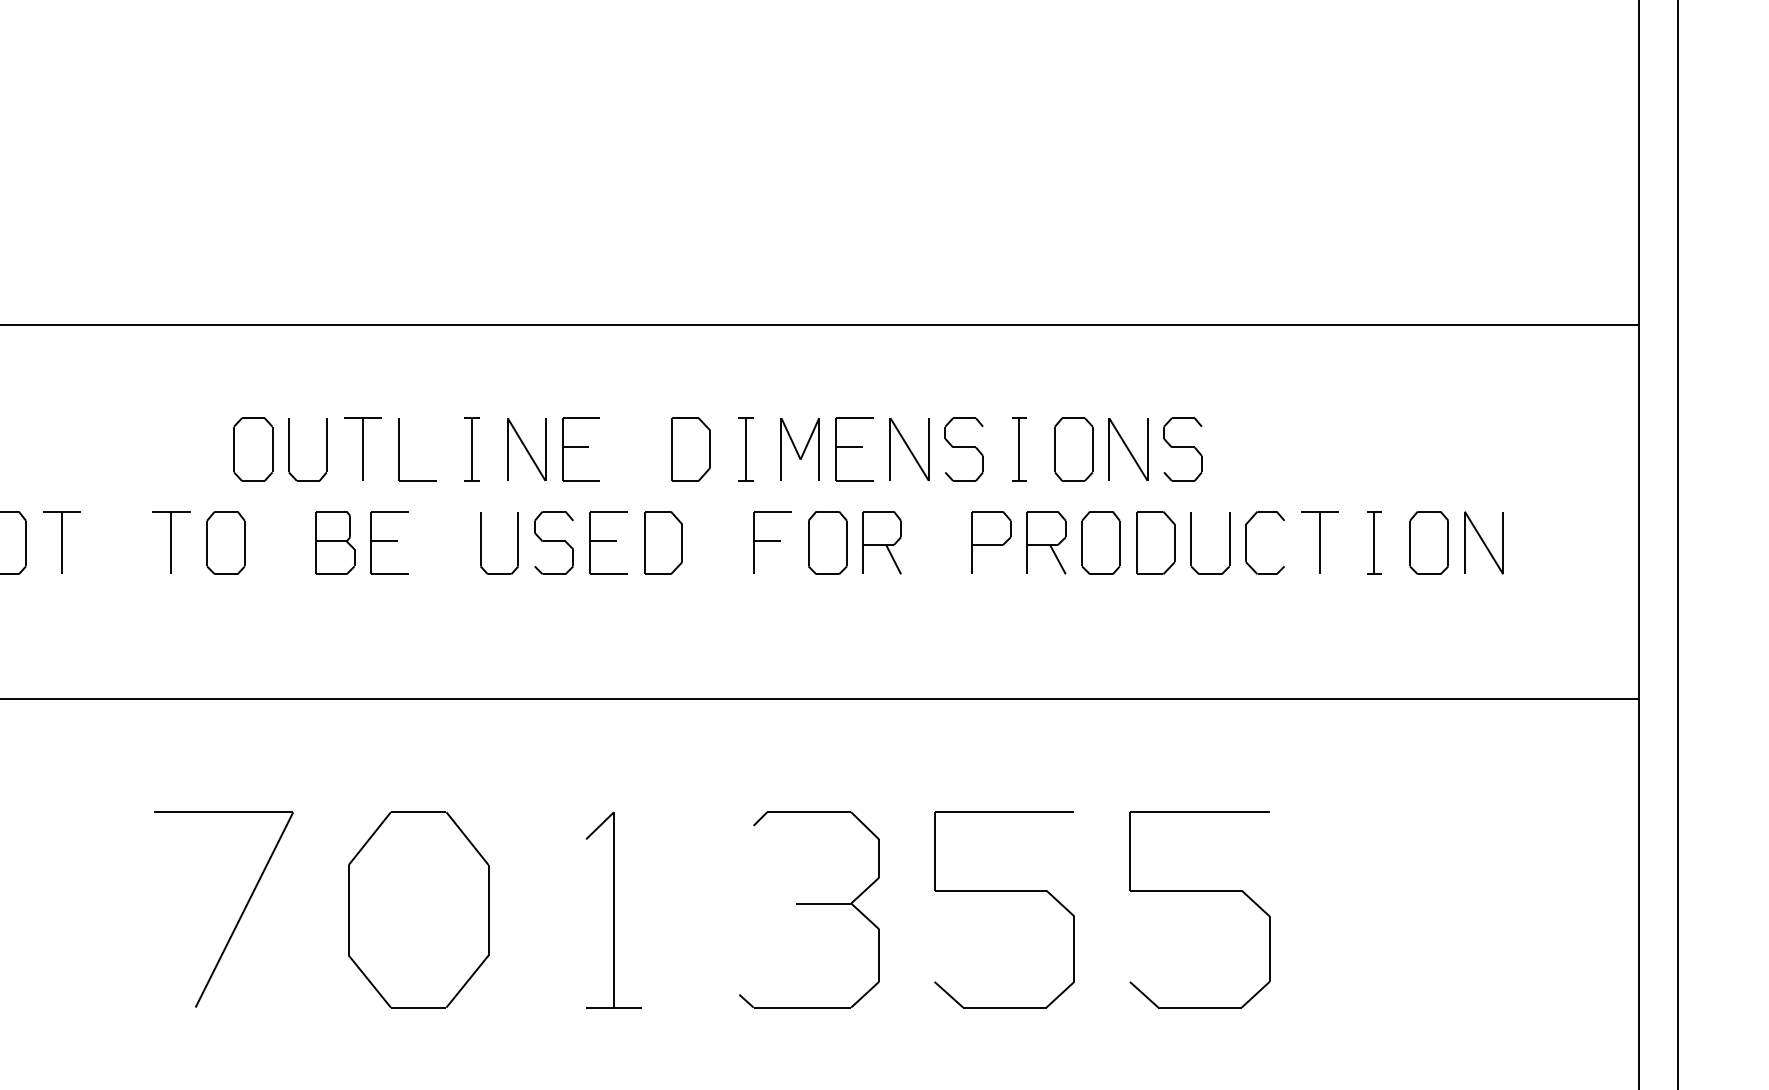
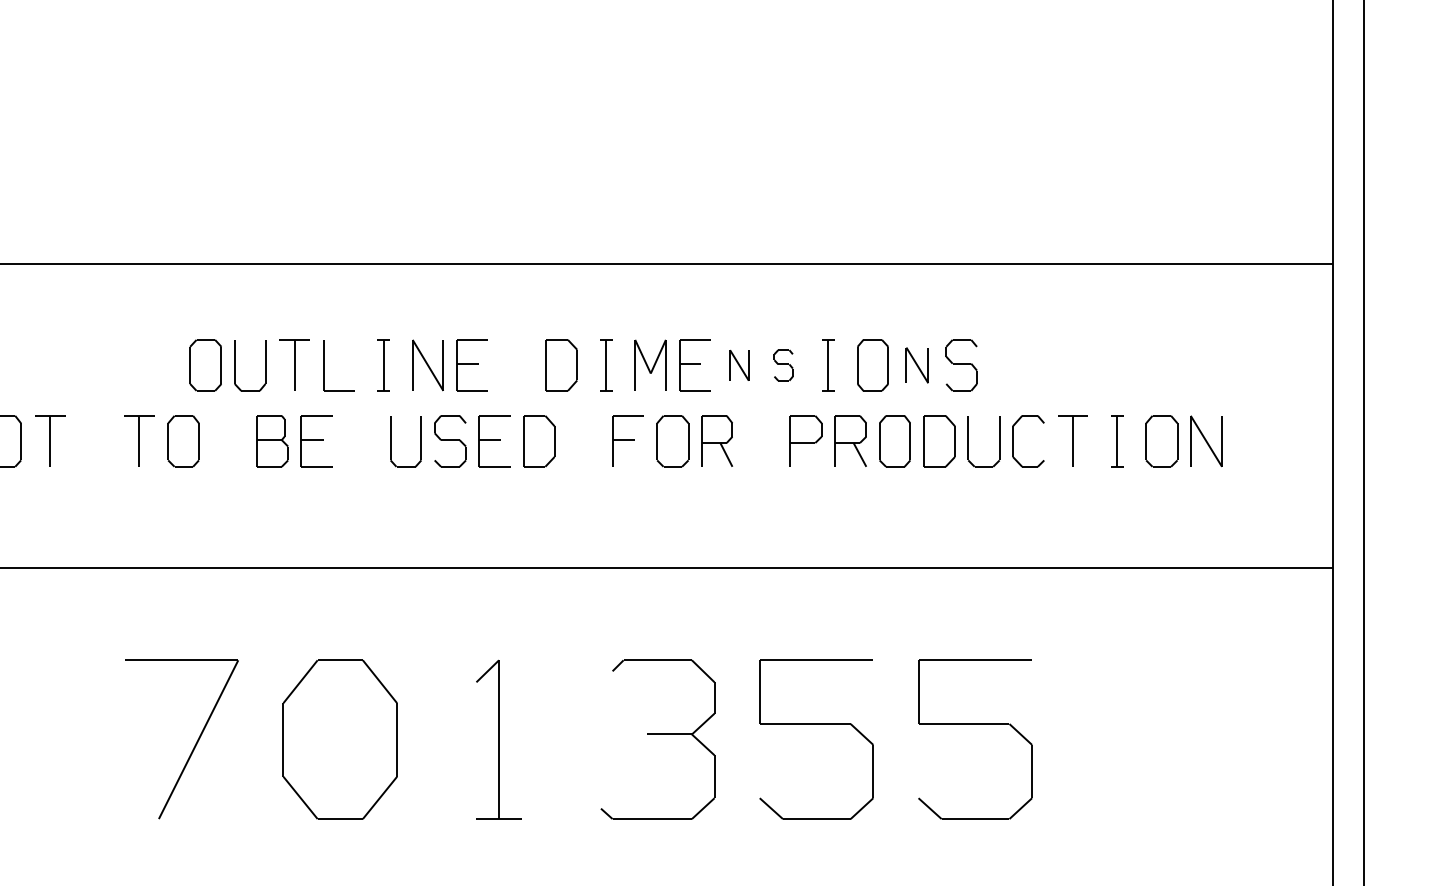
part: (909, 449) -> (739, 365), size x0.6
part: (963, 449) -> (783, 365), size x0.6
part: (1128, 449) -> (917, 365), size x0.7

